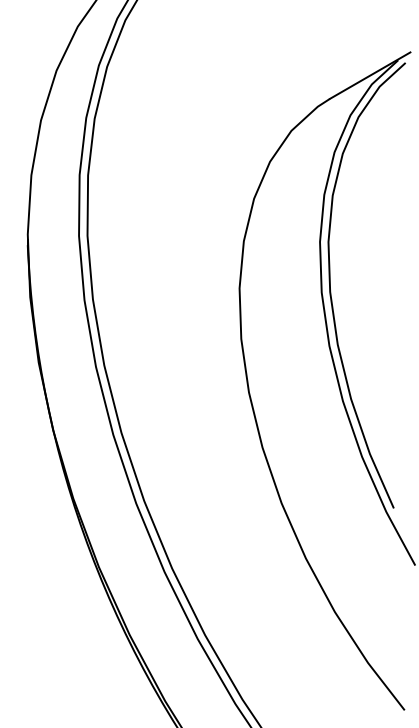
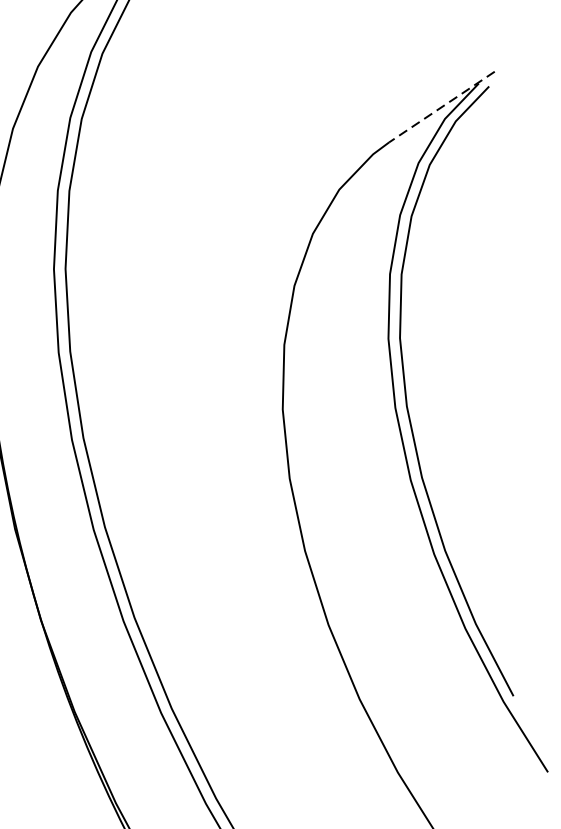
line: (369, 75) -> (440, 106), solid -> dashed

